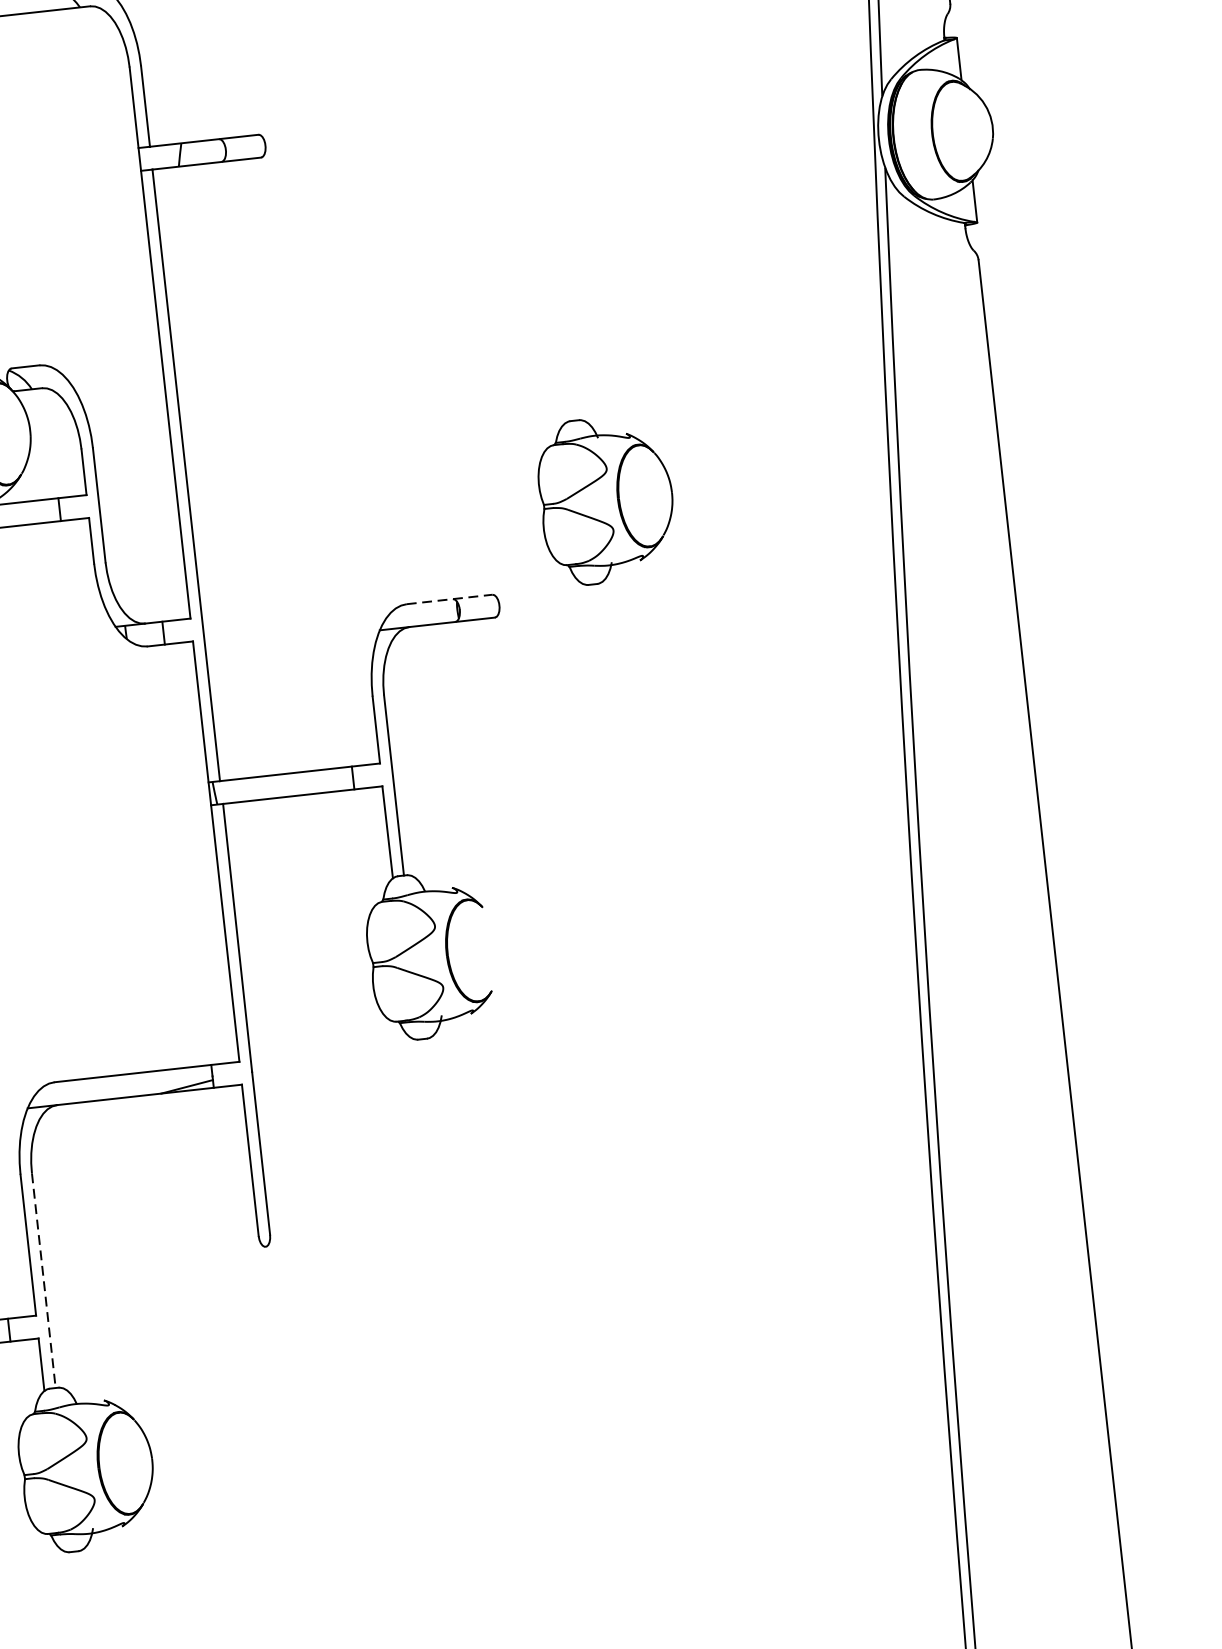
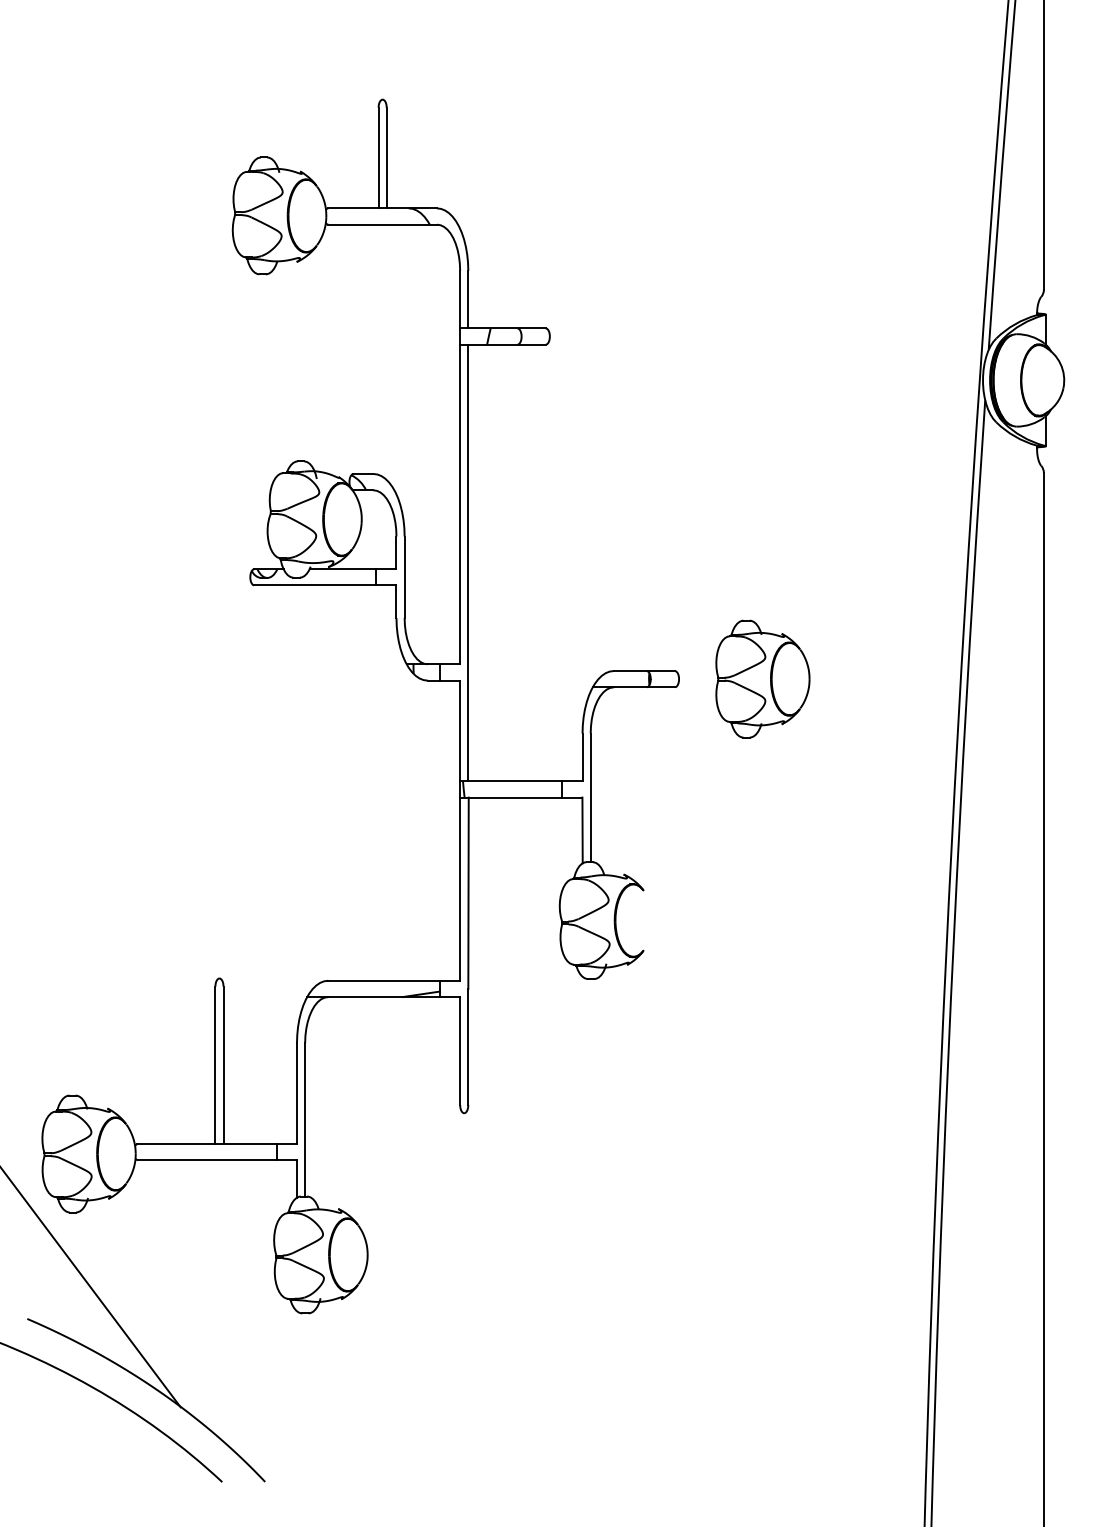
part: (605, 499) -> (762, 678), moved
line: (449, 600) -> (644, 671), dashed -> solid
line: (44, 1280) -> (305, 1119), dashed -> solid

